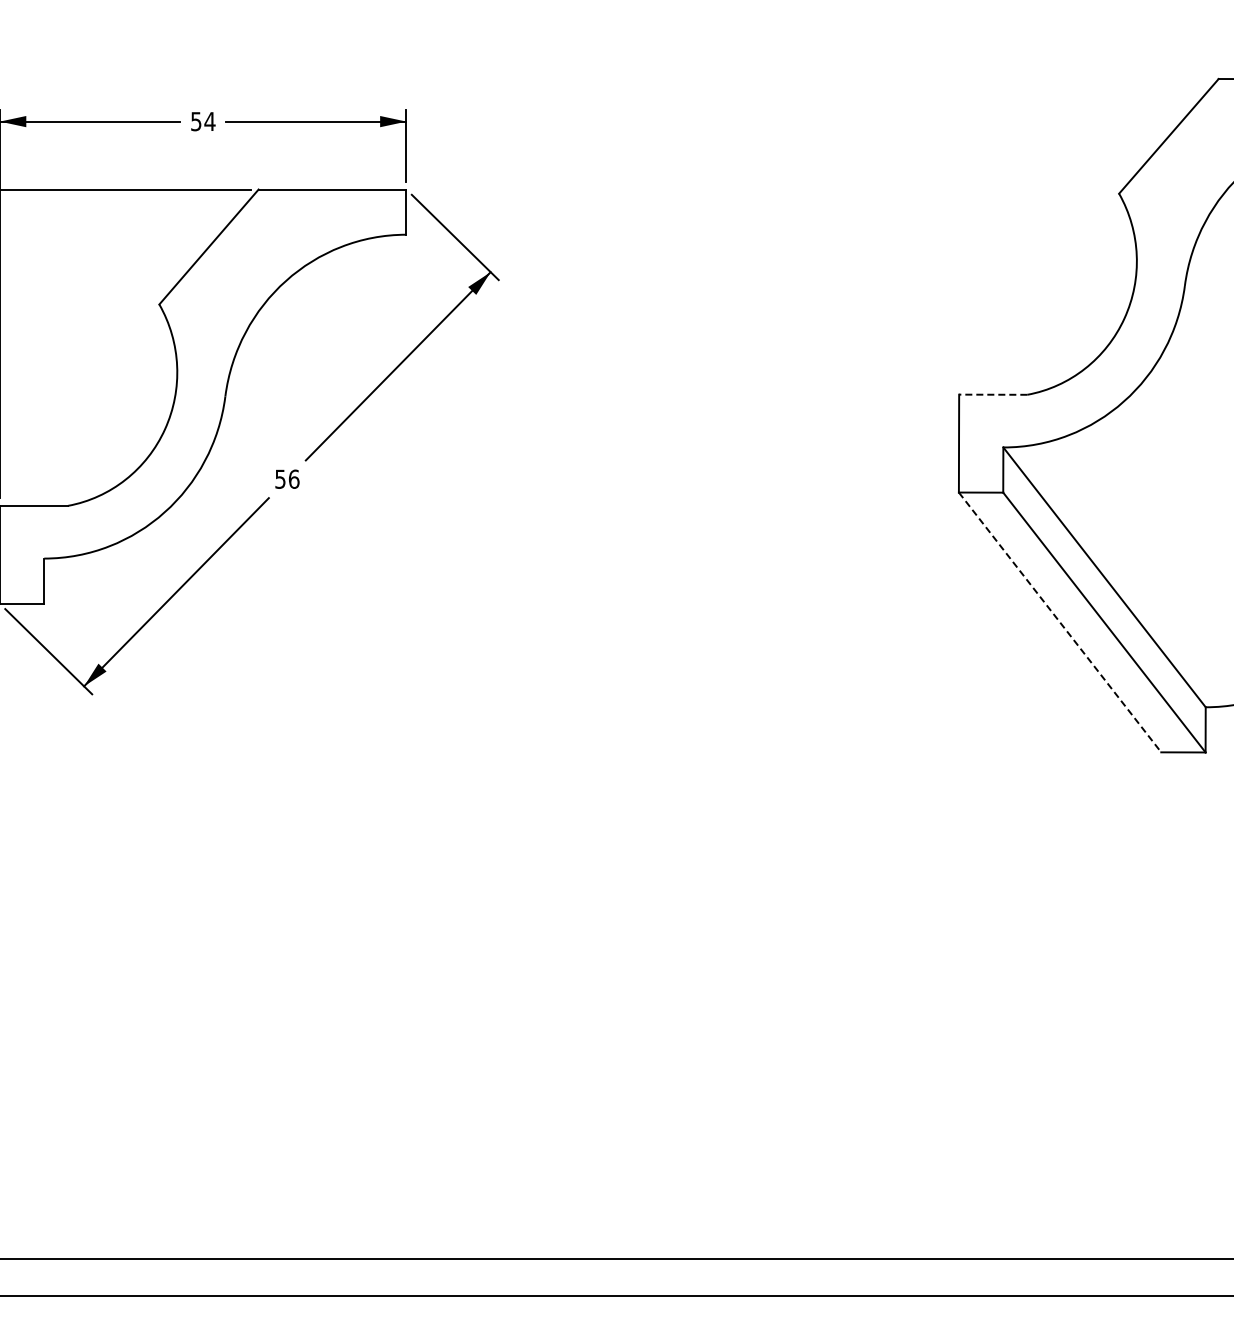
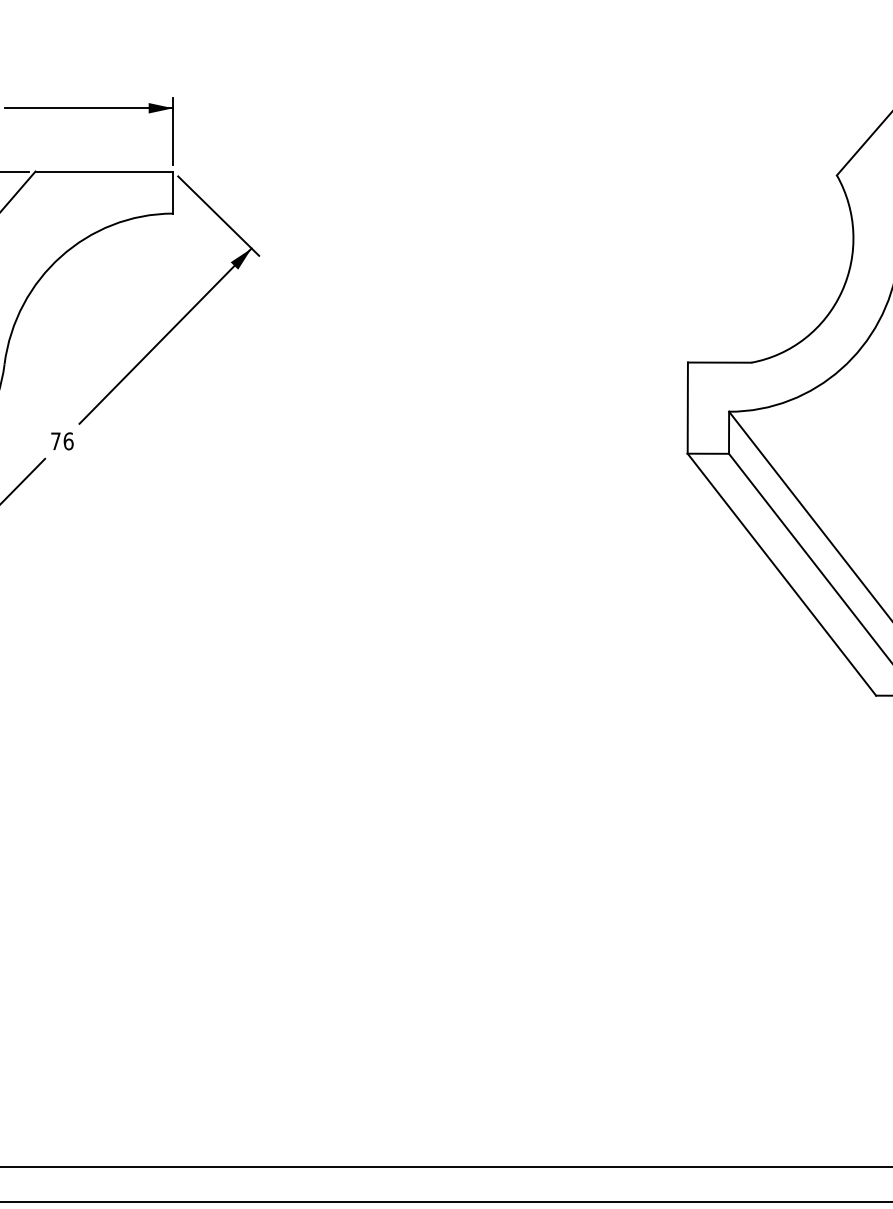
line: (992, 394) -> (718, 362), dashed -> solid
text: (280, 479) -> (55, 441), 56 -> 76
line: (1060, 622) -> (782, 574), dashed -> solid

